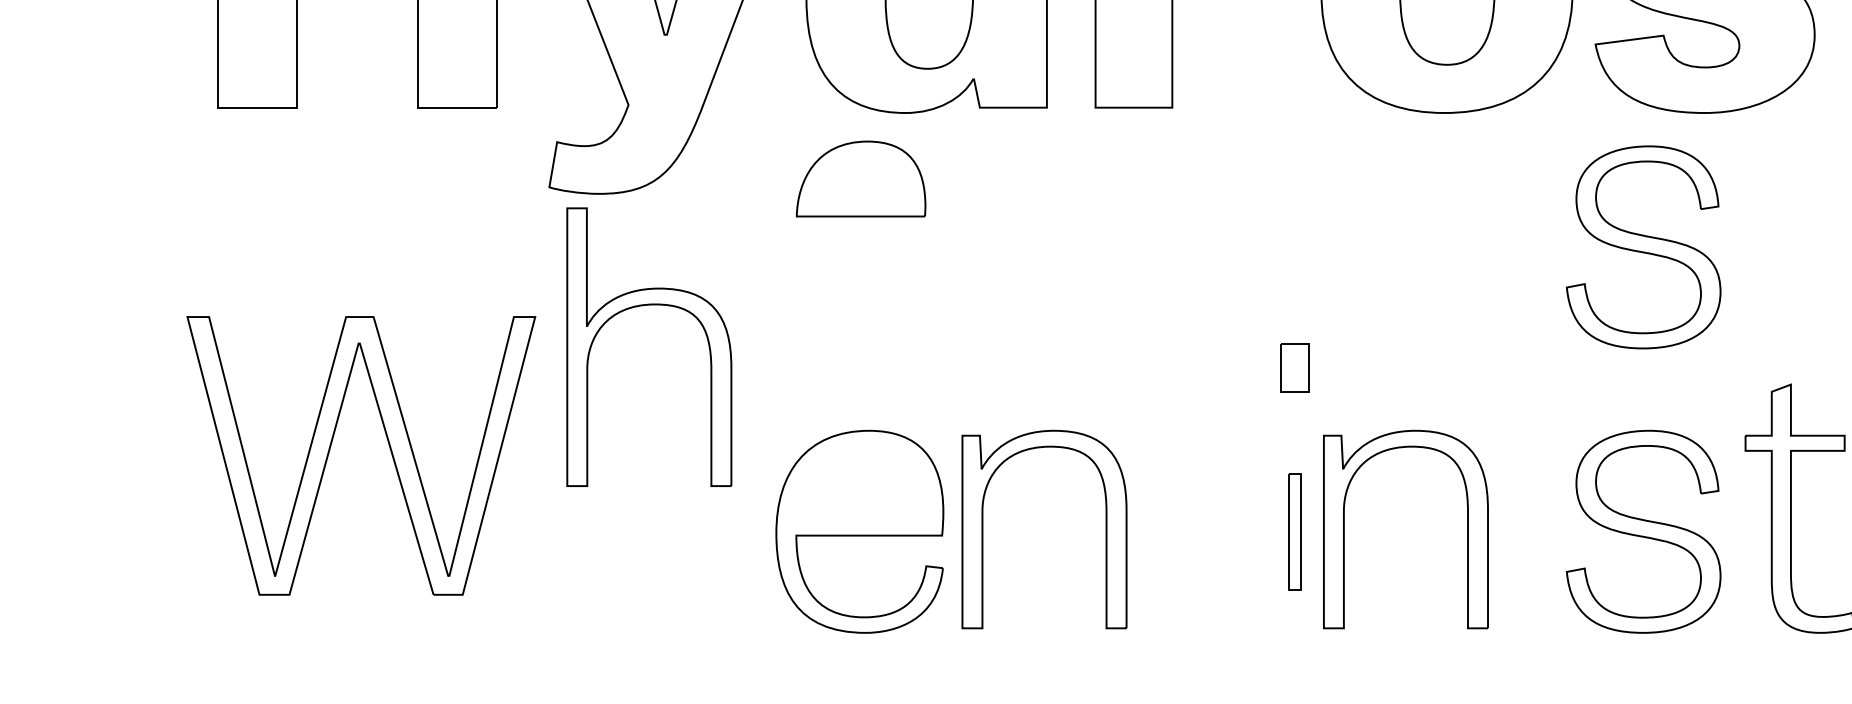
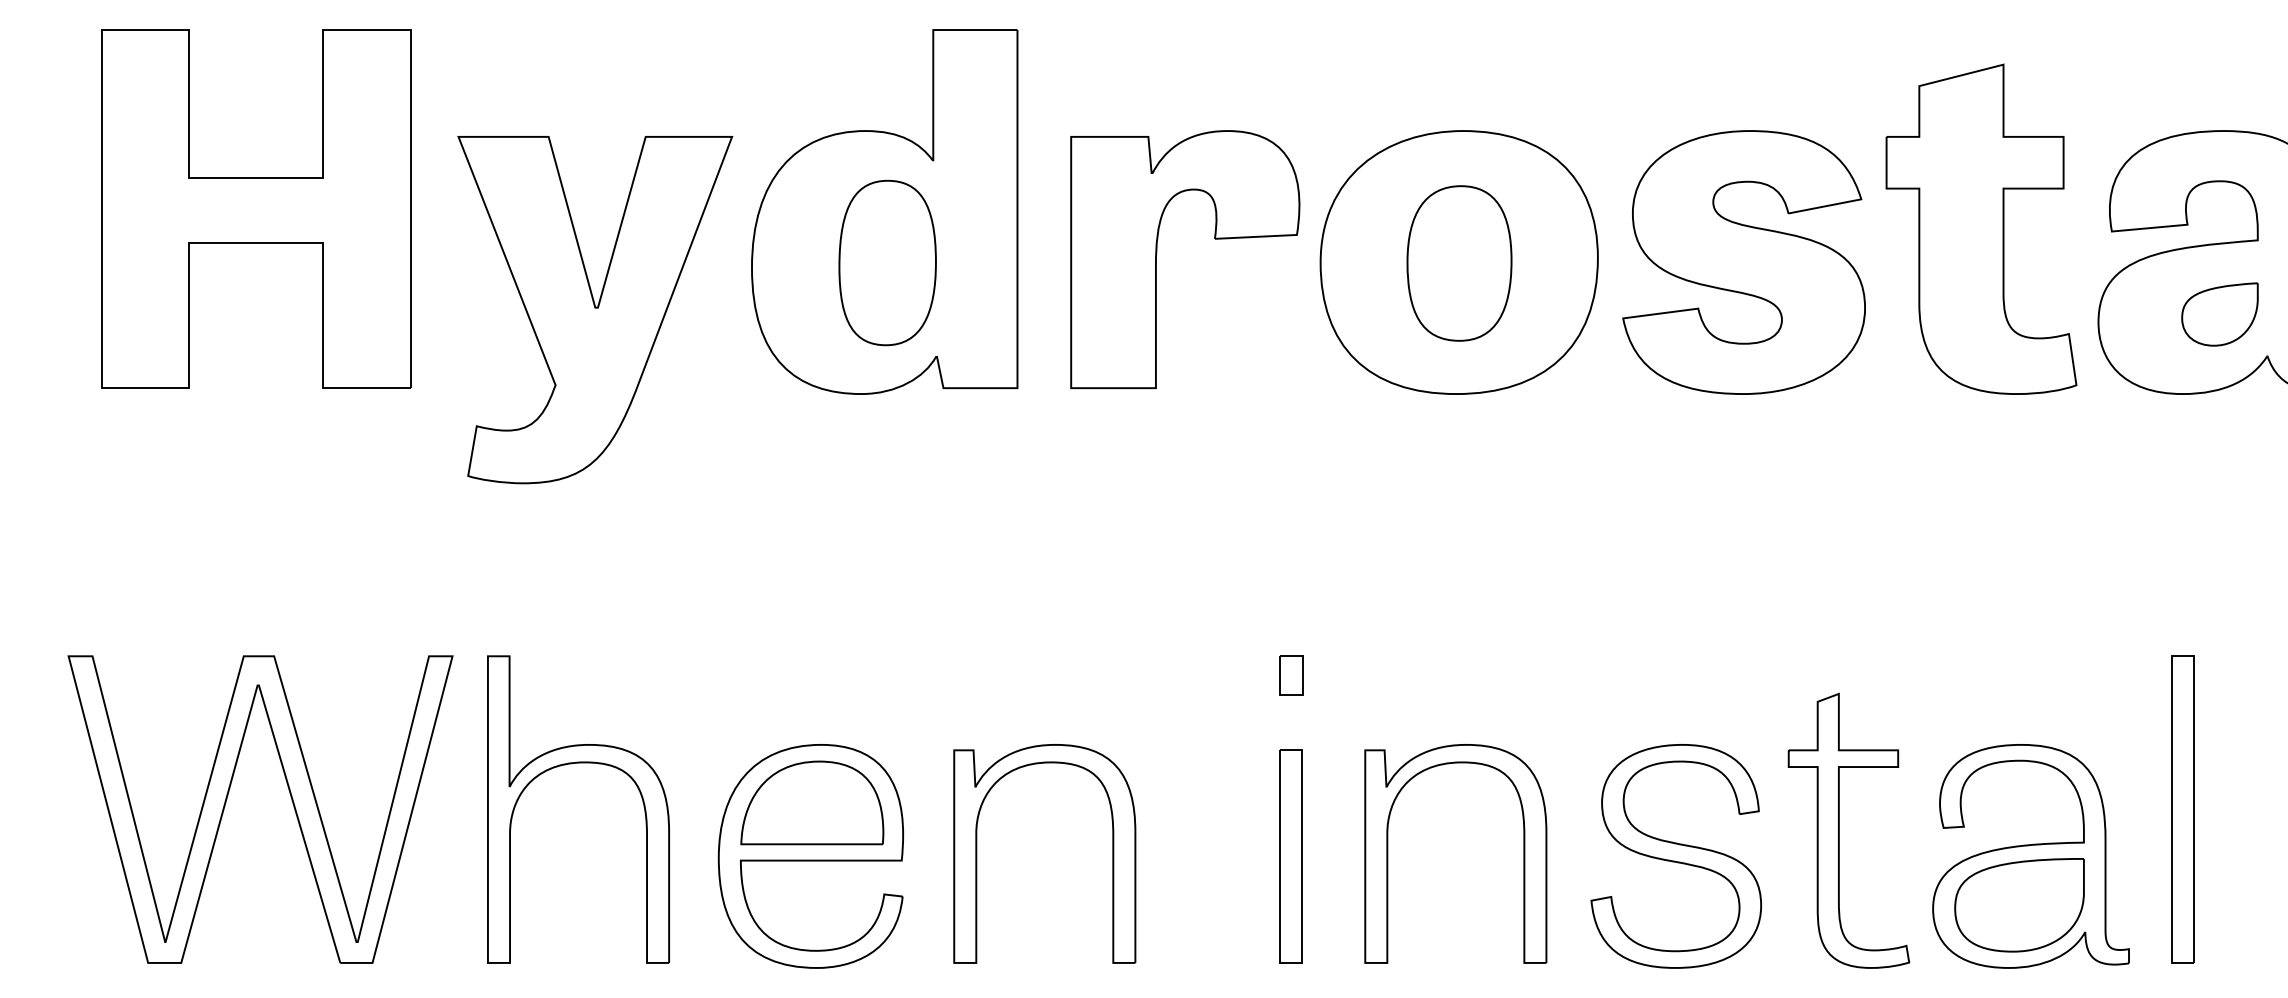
part: (861, 178) -> (812, 802), moved
part: (1643, 247) -> (1676, 542), removed
part: (643, 306) -> (572, 764), moved
part: (1295, 367) -> (1291, 675), size x0.71
part: (389, 447) -> (291, 800), moved
part: (983, 529) -> (977, 853), moved
part: (1344, 529) -> (1388, 853), moved
part: (1294, 531) -> (1290, 856), size x1.67

